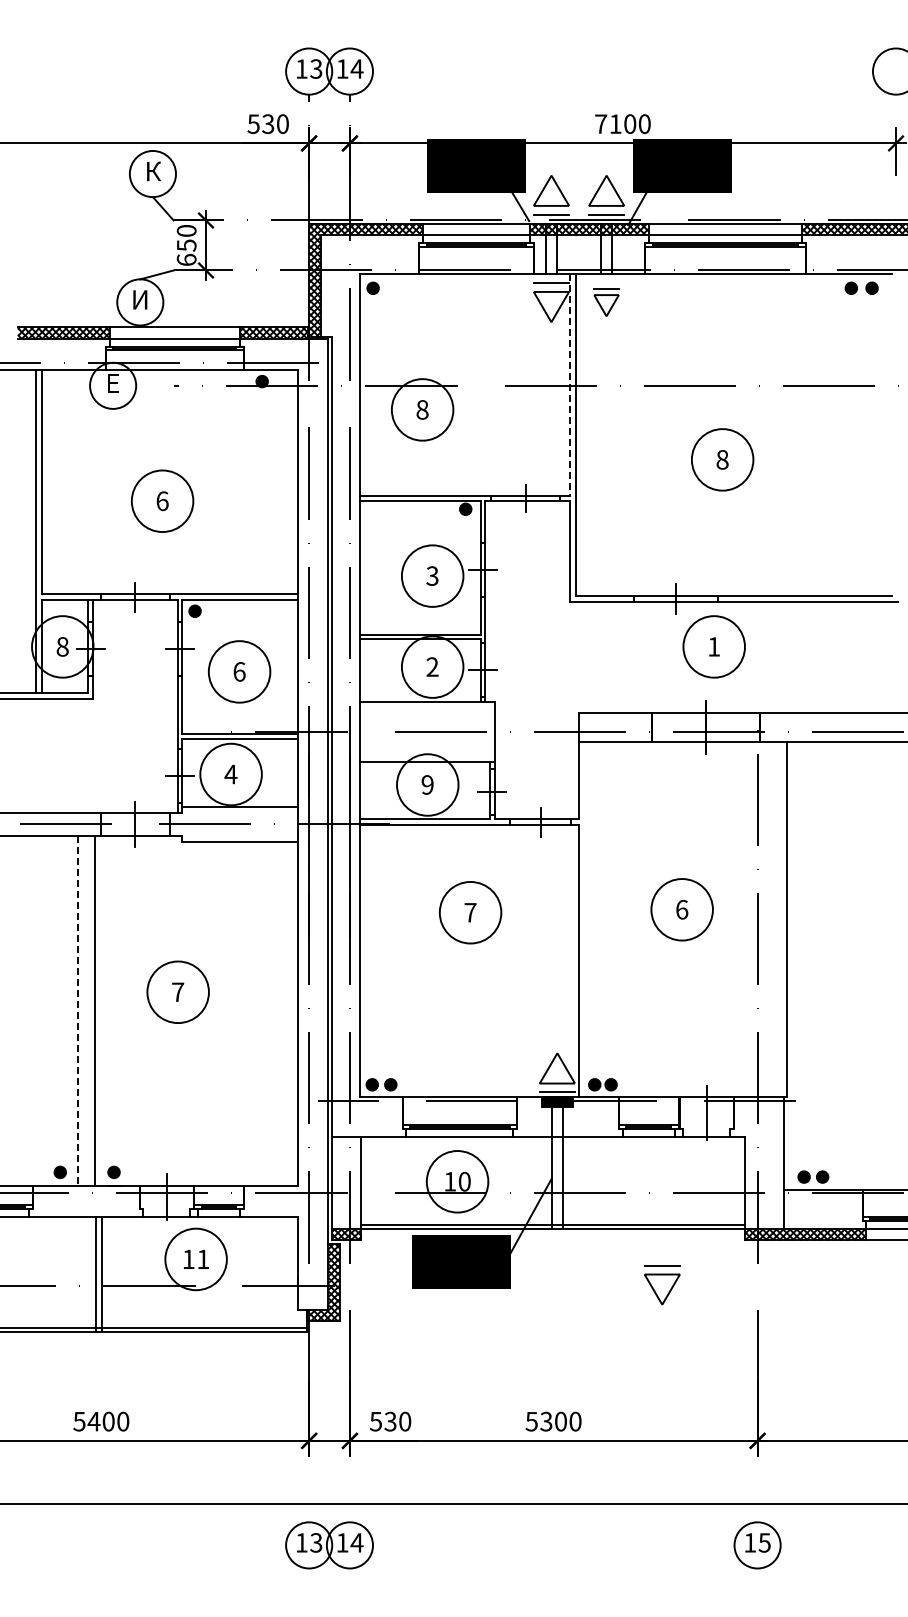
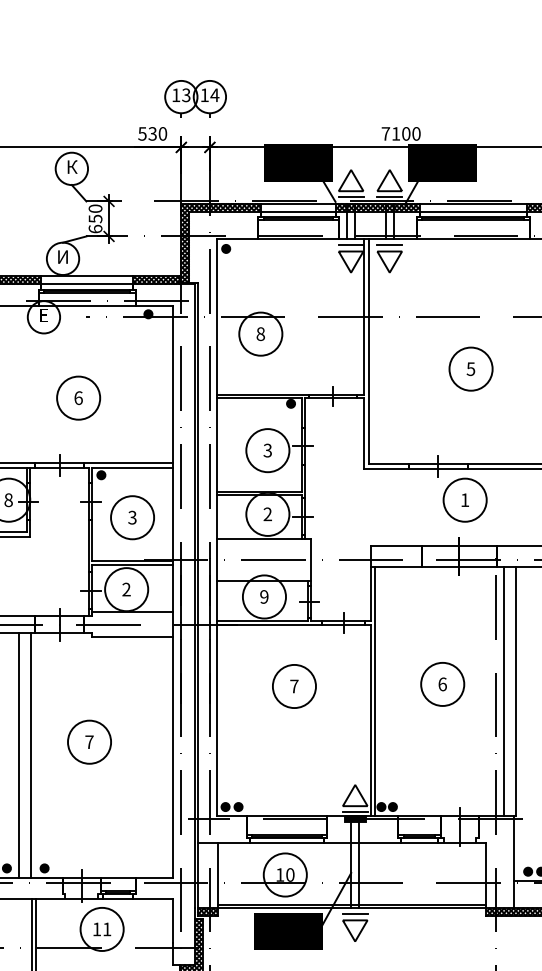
part: (606, 302) -> (389, 258), size x1.43
line: (569, 385) -> (363, 317), dashed -> solid
text: (722, 459) -> (470, 368), 8 -> 5
text: (239, 671) -> (132, 517), 6 -> 3
text: (230, 774) -> (126, 589), 4 -> 2
line: (585, 919) -> (374, 691), added
line: (769, 919) -> (503, 691), added
line: (77, 1010) -> (19, 754), dashed -> solid
part: (662, 1285) -> (355, 928), moved

